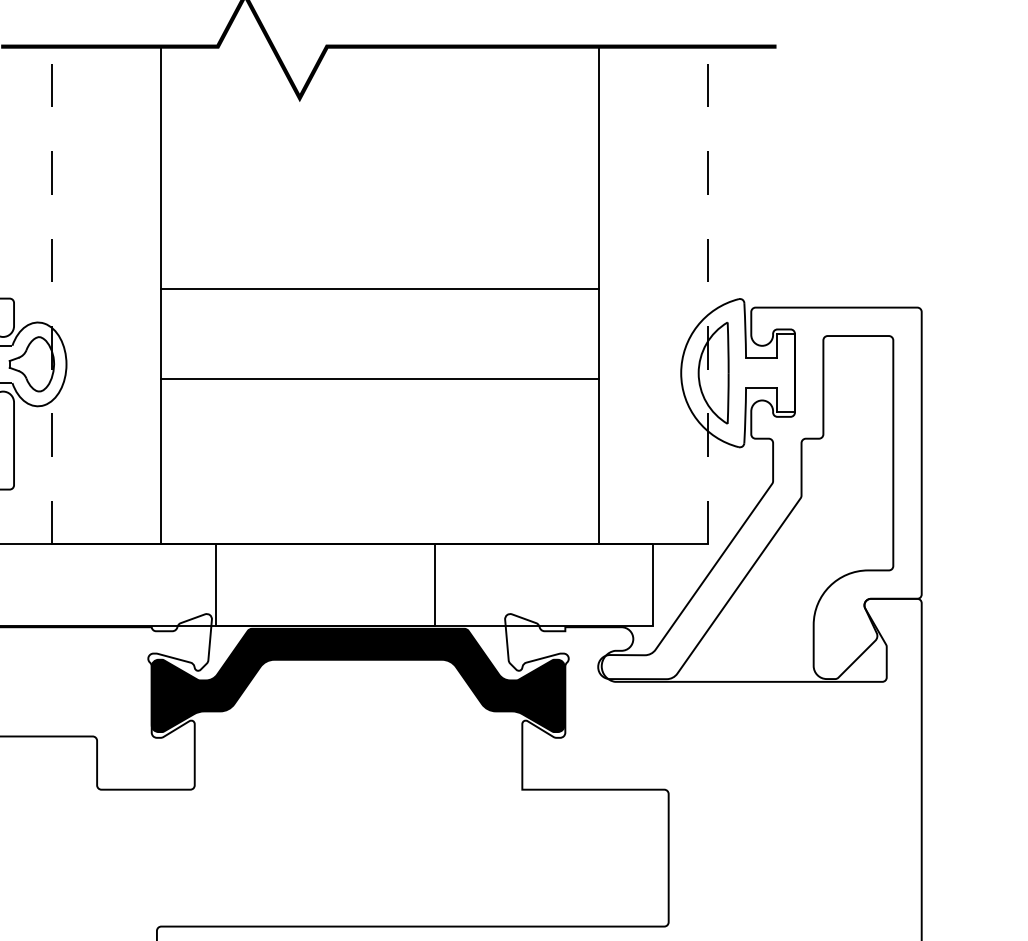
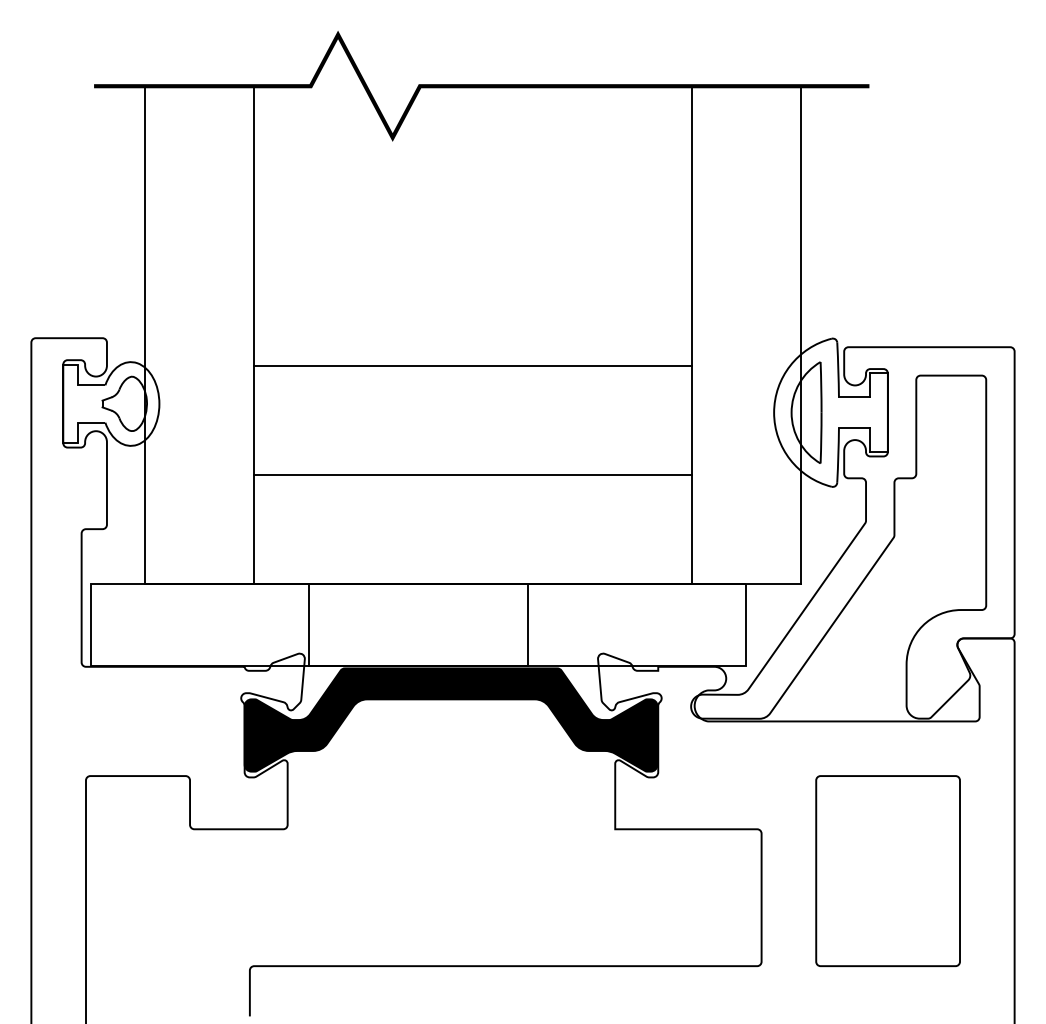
line: (379, 288) -> (472, 365), moved
line: (52, 295) -> (145, 335), dashed -> solid
line: (707, 295) -> (800, 335), dashed -> solid
line: (379, 378) -> (472, 474), moved
part: (794, 831) -> (887, 871), added

